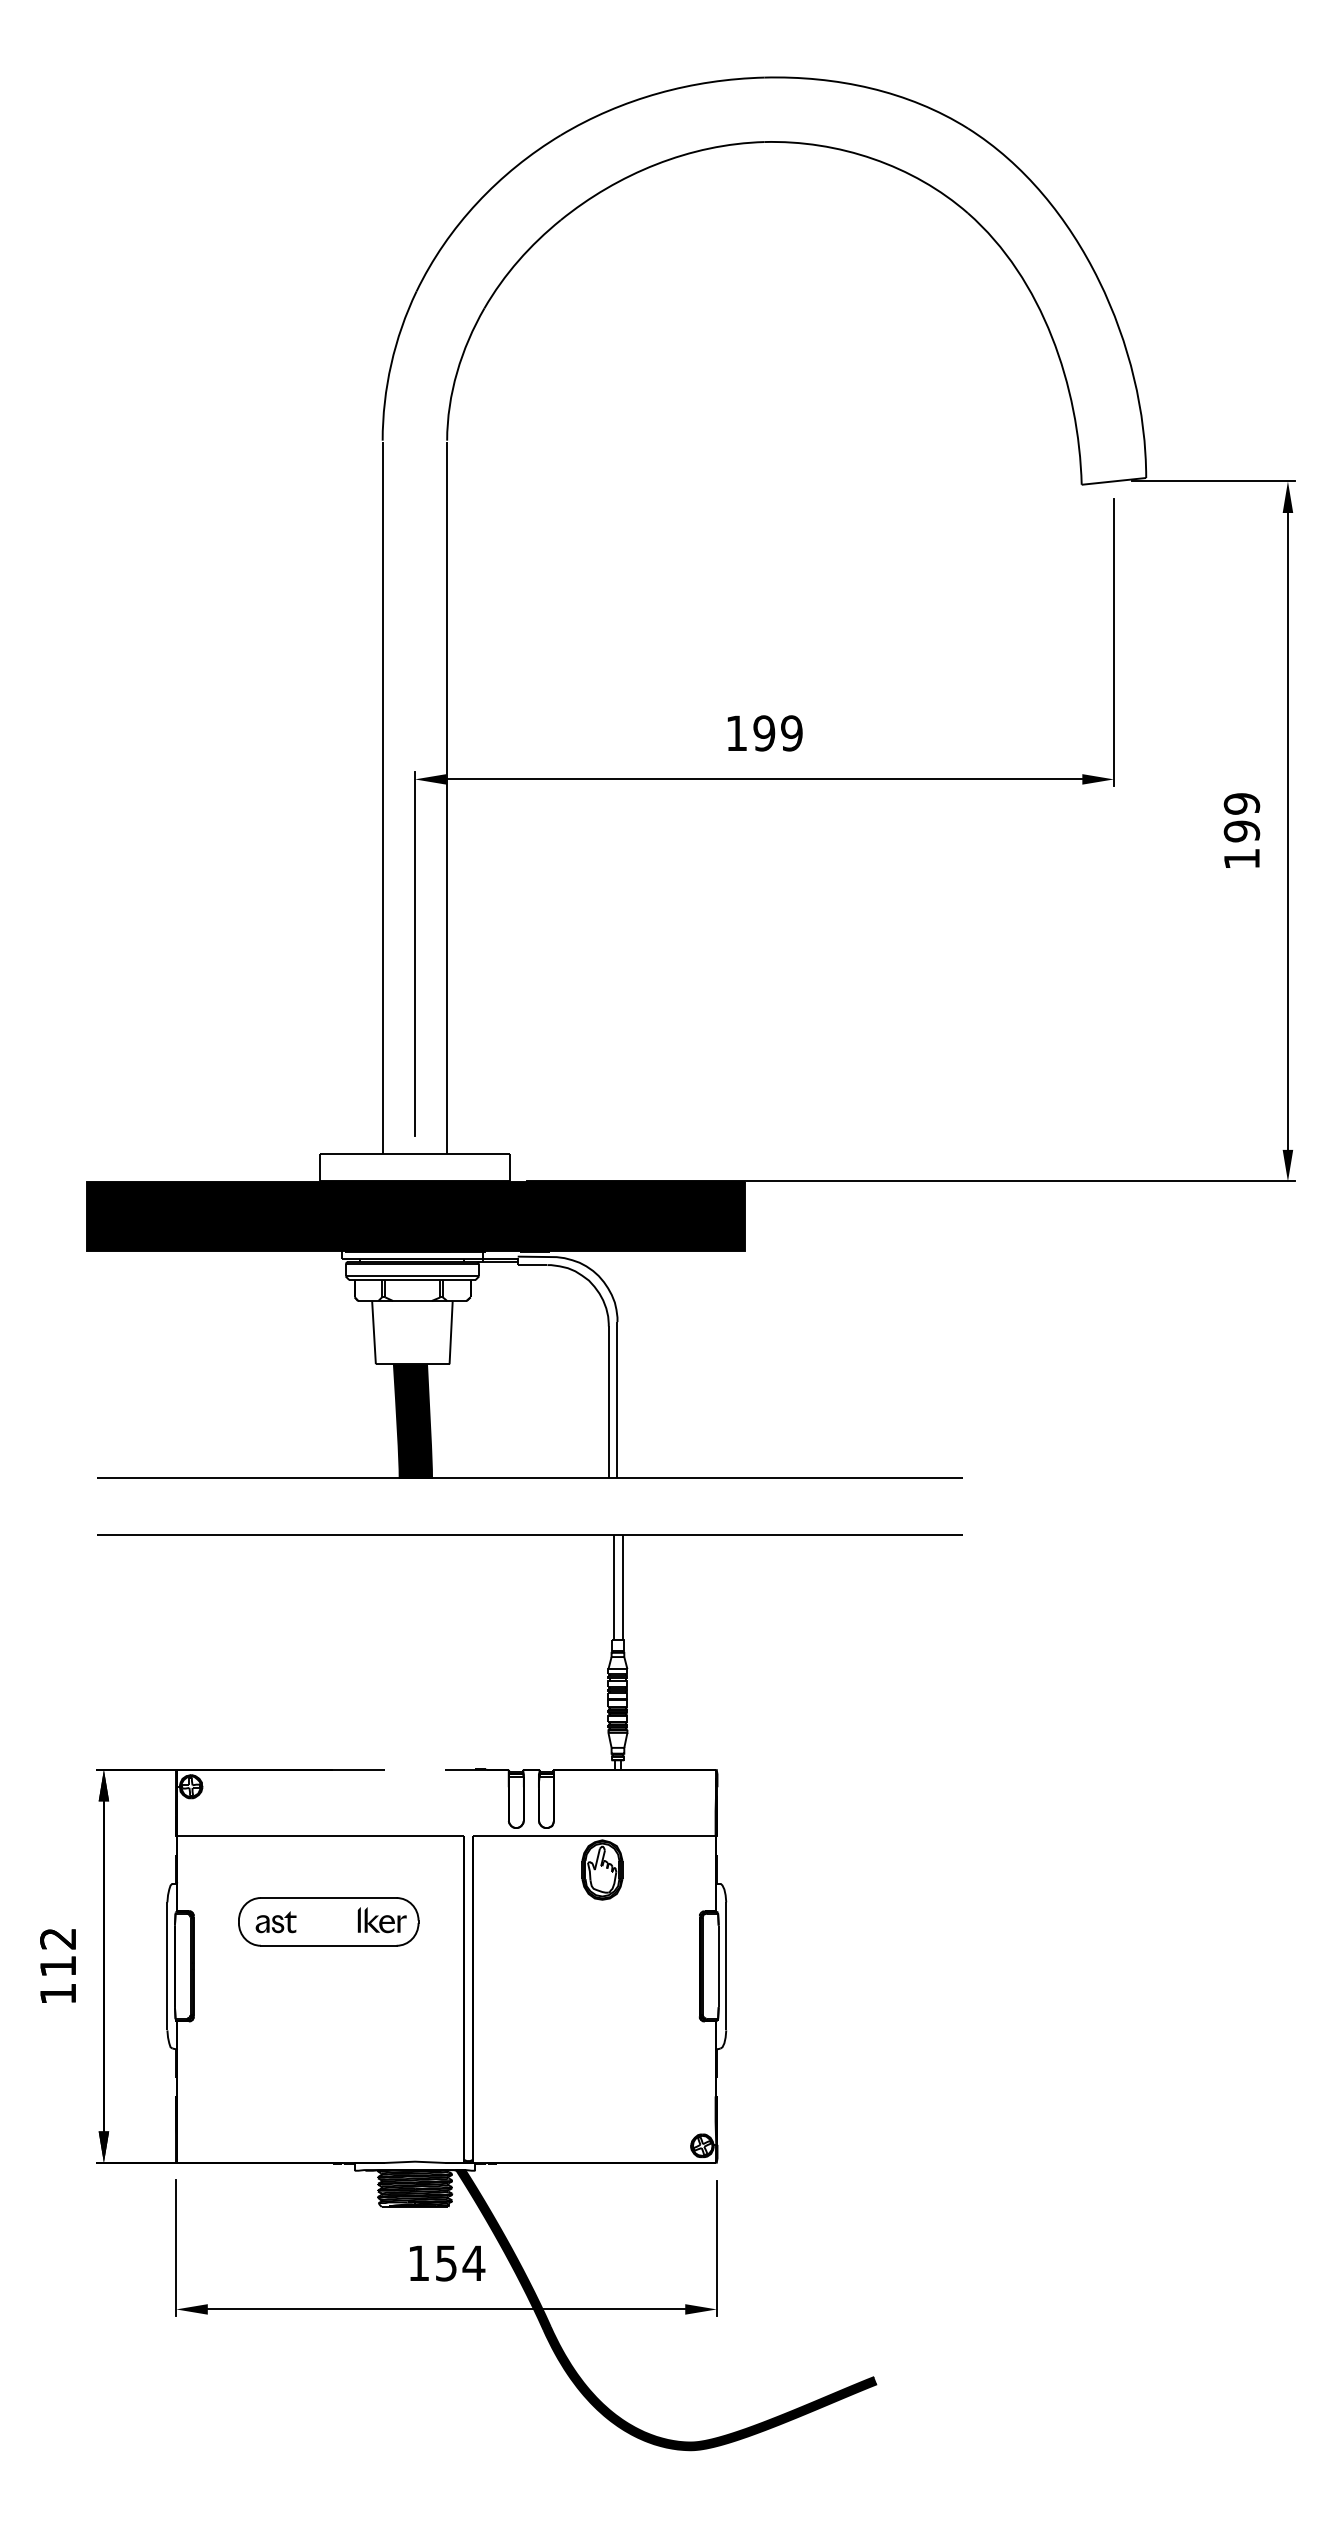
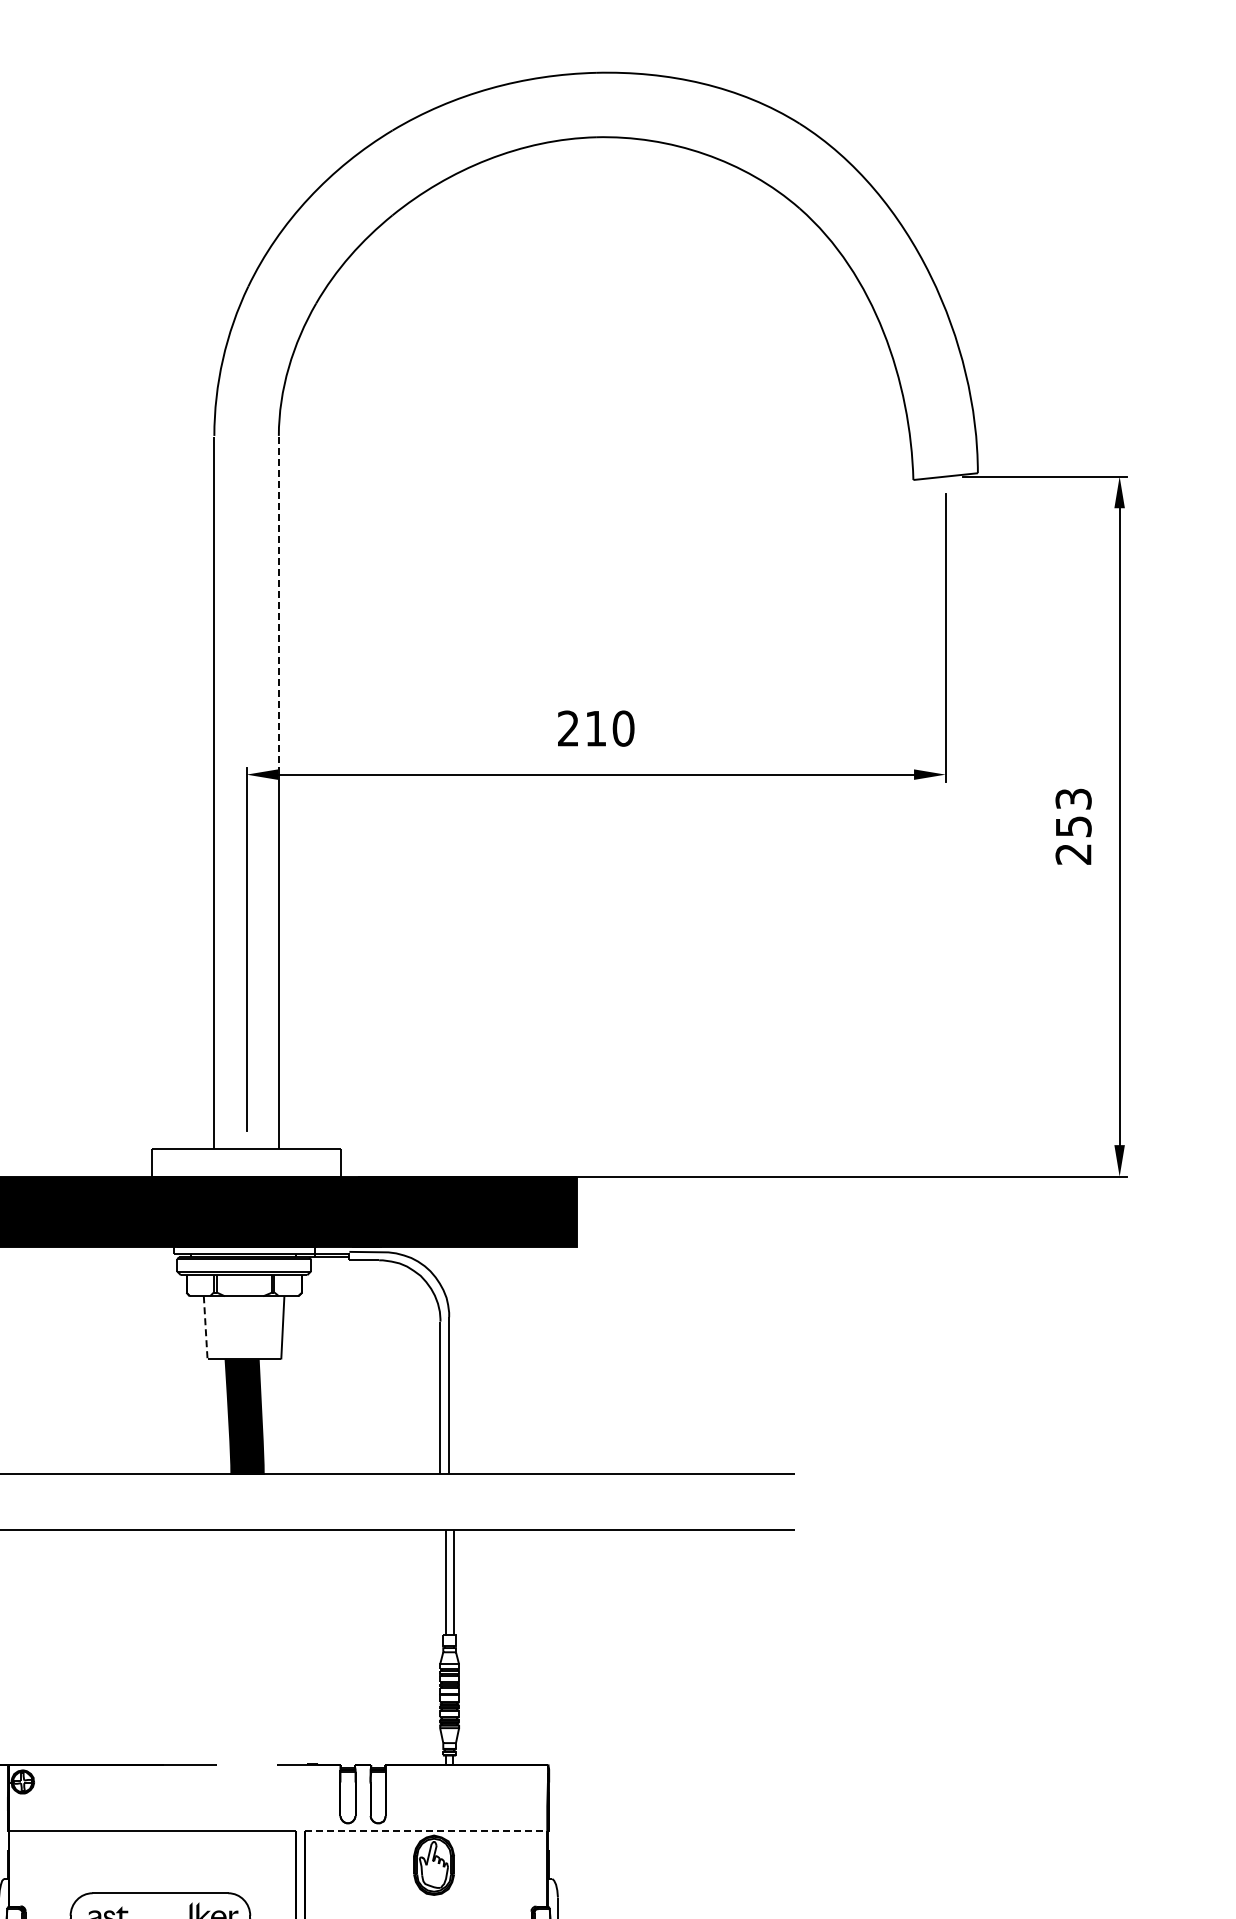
line: (447, 607) -> (279, 602), solid -> dashed
text: (764, 733) -> (596, 728), 199 -> 210
text: (1241, 831) -> (1073, 826), 199 -> 253
line: (374, 1332) -> (206, 1327), solid -> dashed
line: (594, 1835) -> (426, 1830), solid -> dashed

